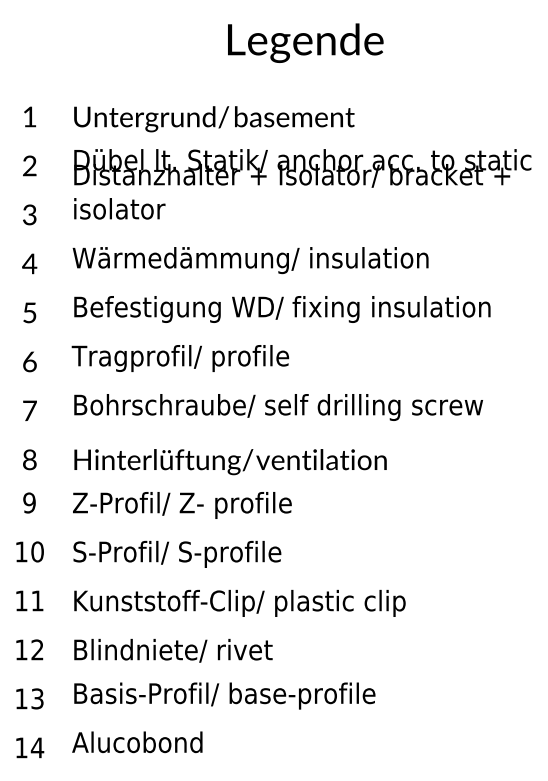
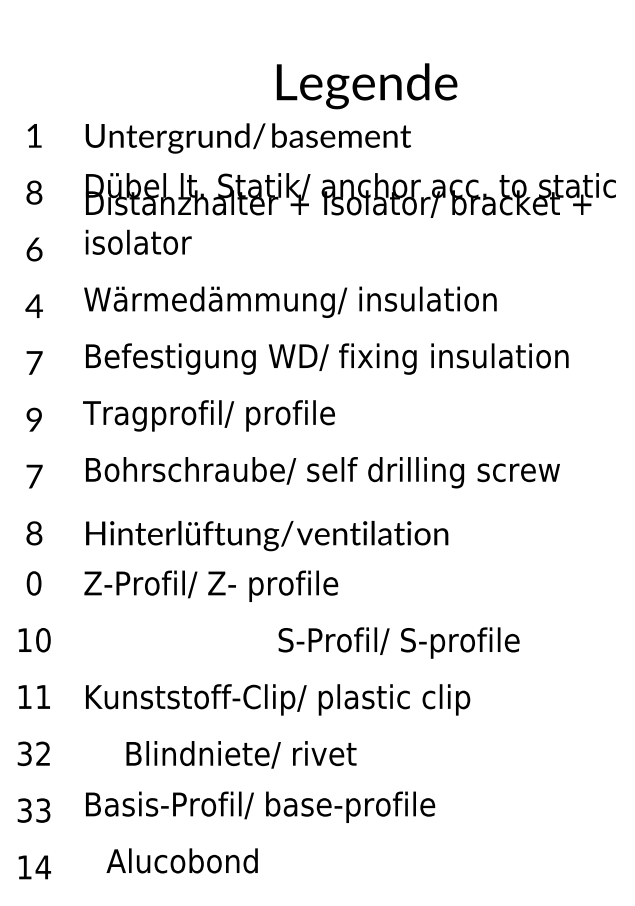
text: (305, 42) -> (366, 85), moved
text: (29, 166) -> (34, 193), 2 -> 8
text: (29, 214) -> (34, 248), 3 -> 6
text: (29, 312) -> (34, 362), 5 -> 7
text: (29, 361) -> (34, 419), 6 -> 9
text: (29, 502) -> (34, 582), 9 -> 0
text: (177, 553) -> (399, 641), moved
text: (21, 649) -> (24, 753), 12 -> 32
text: (173, 650) -> (241, 754), moved
text: (21, 698) -> (24, 810), 13 -> 33
text: (137, 742) -> (182, 861), moved

